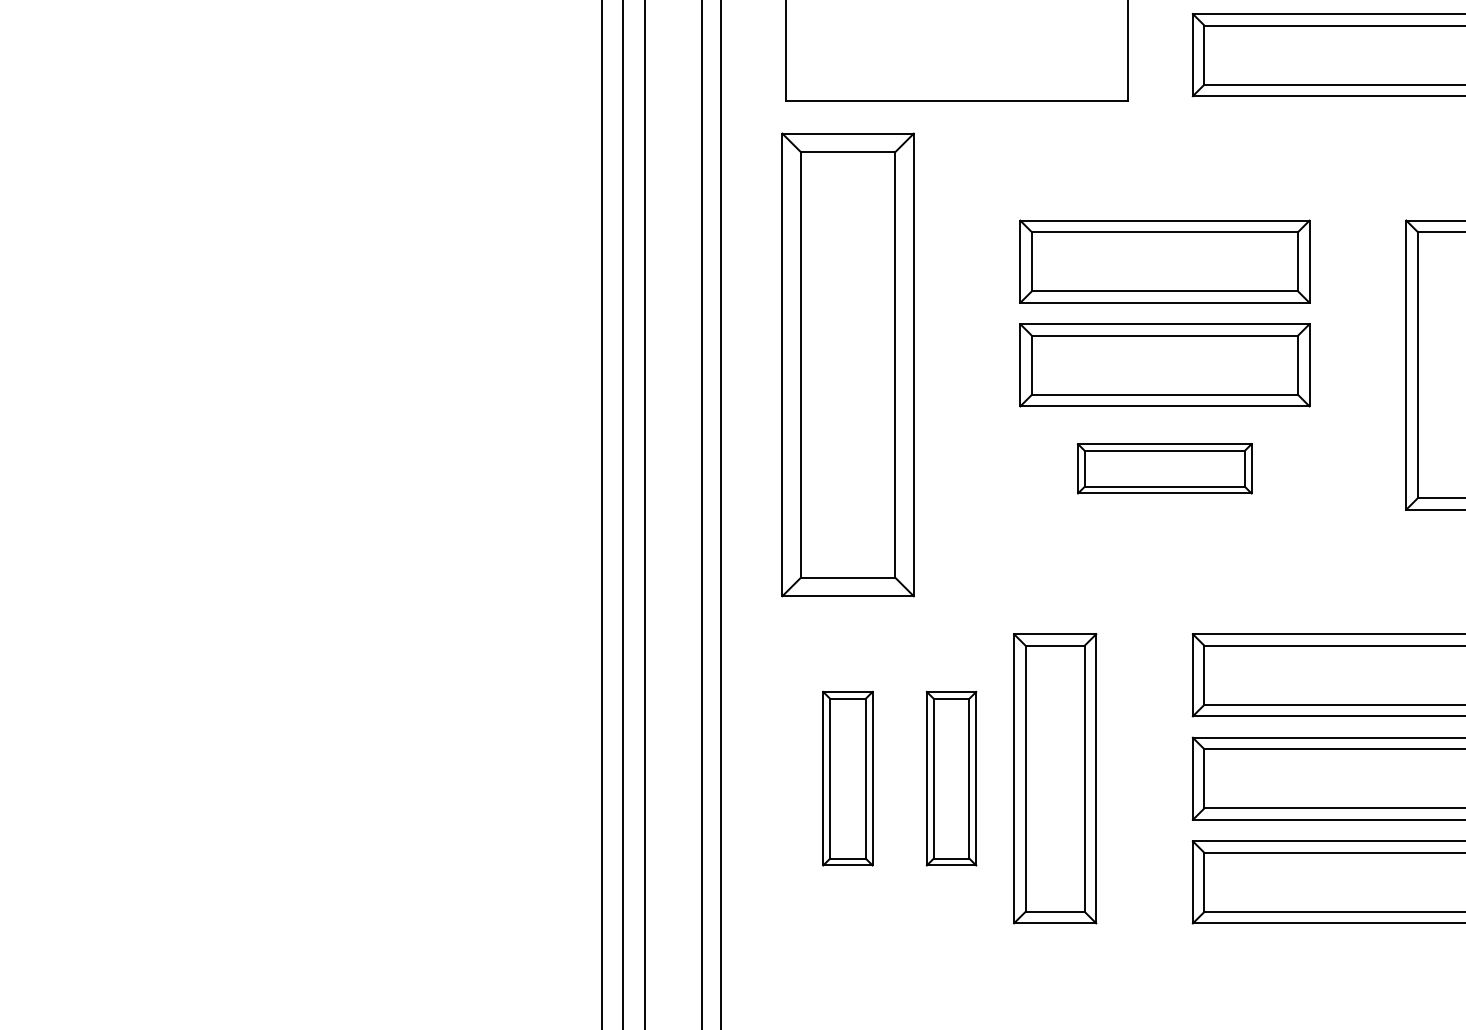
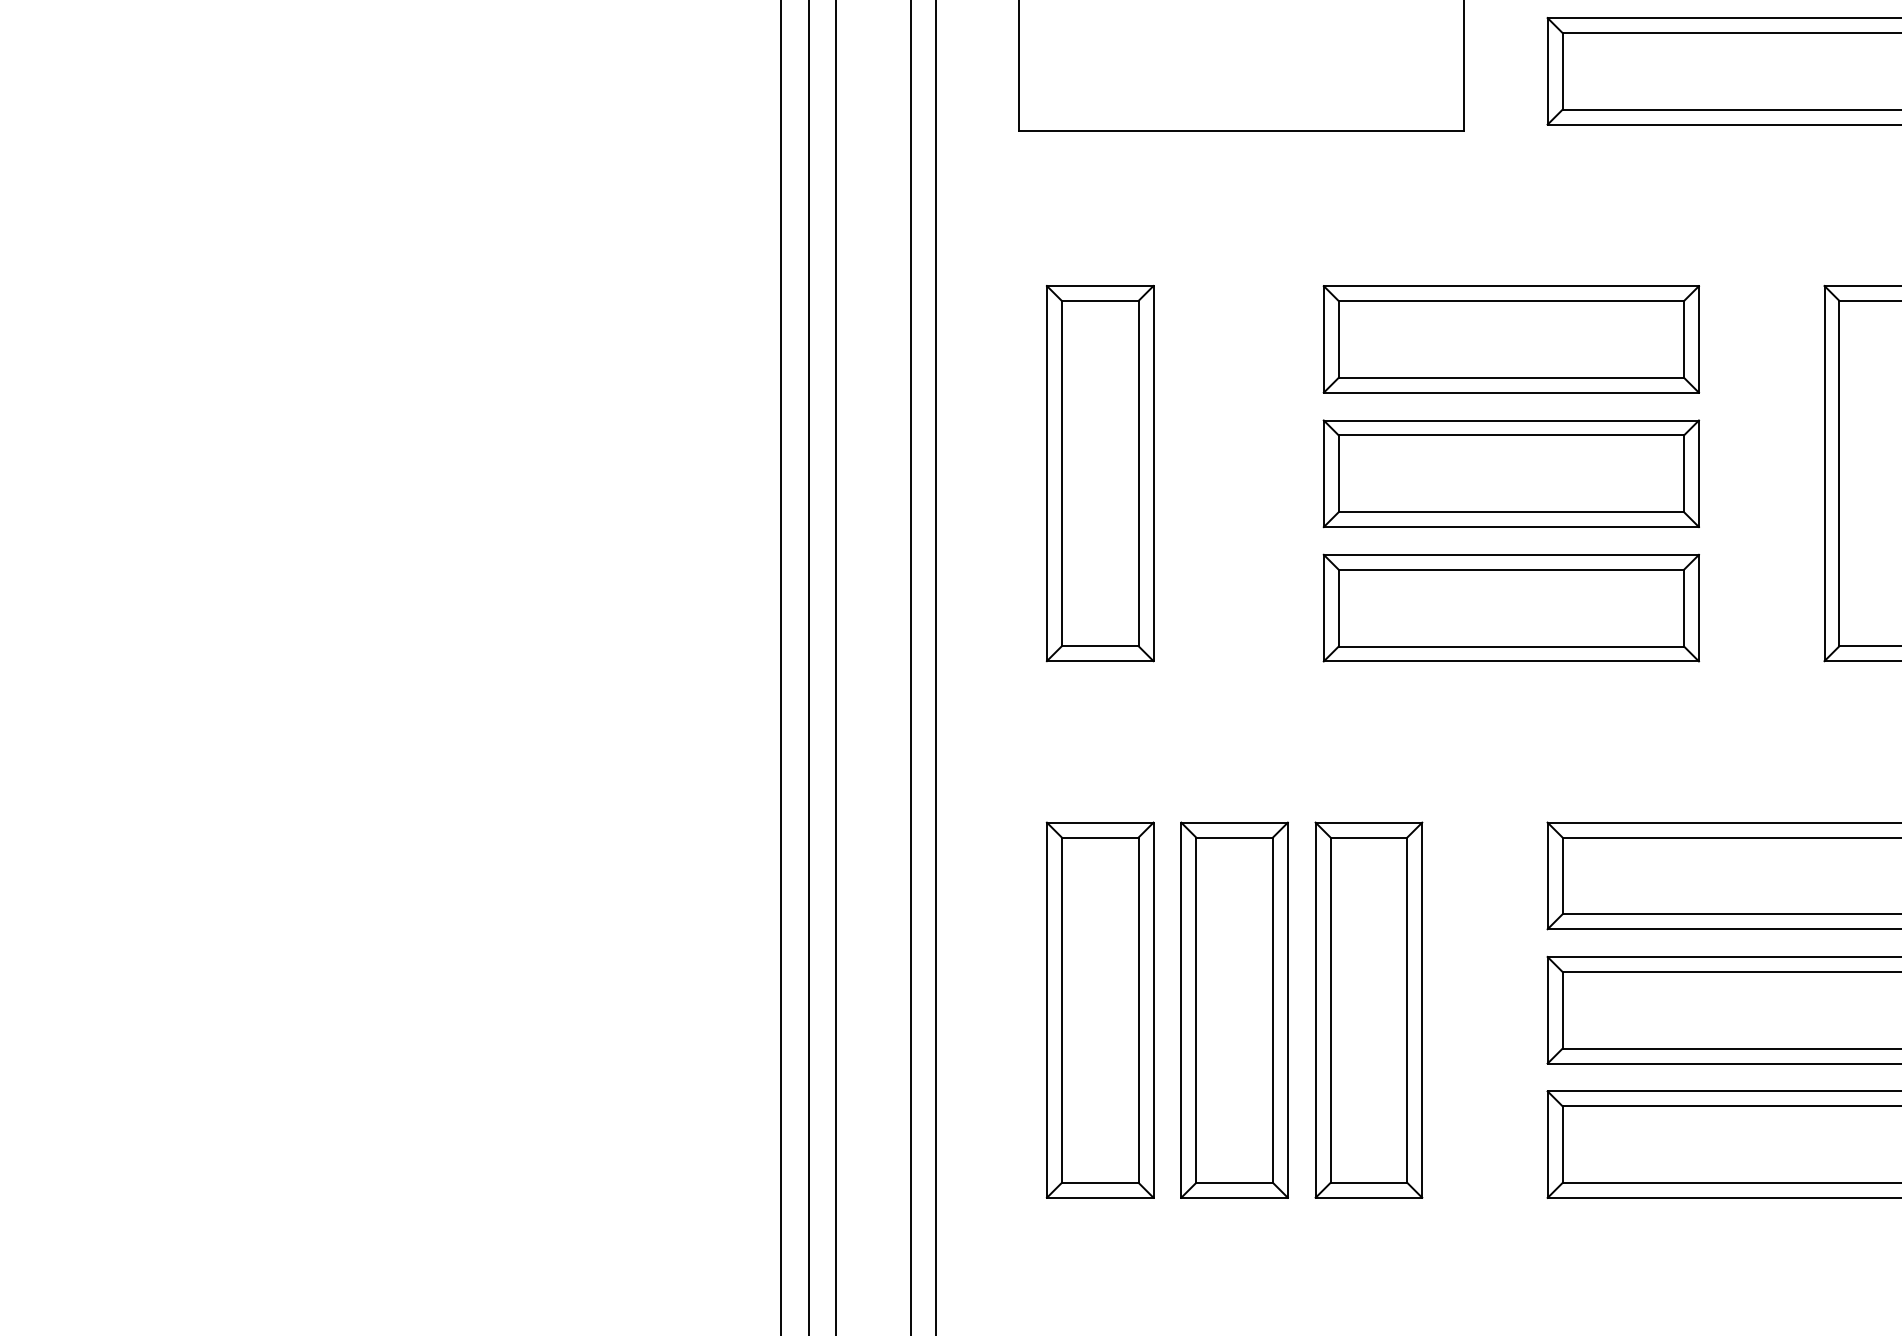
part: (847, 365) -> (1099, 473), size x0.62
part: (1164, 468) -> (1510, 607), size x1.67
part: (847, 778) -> (1099, 1009), size x1.67
part: (951, 778) -> (1234, 1009), size x1.67

